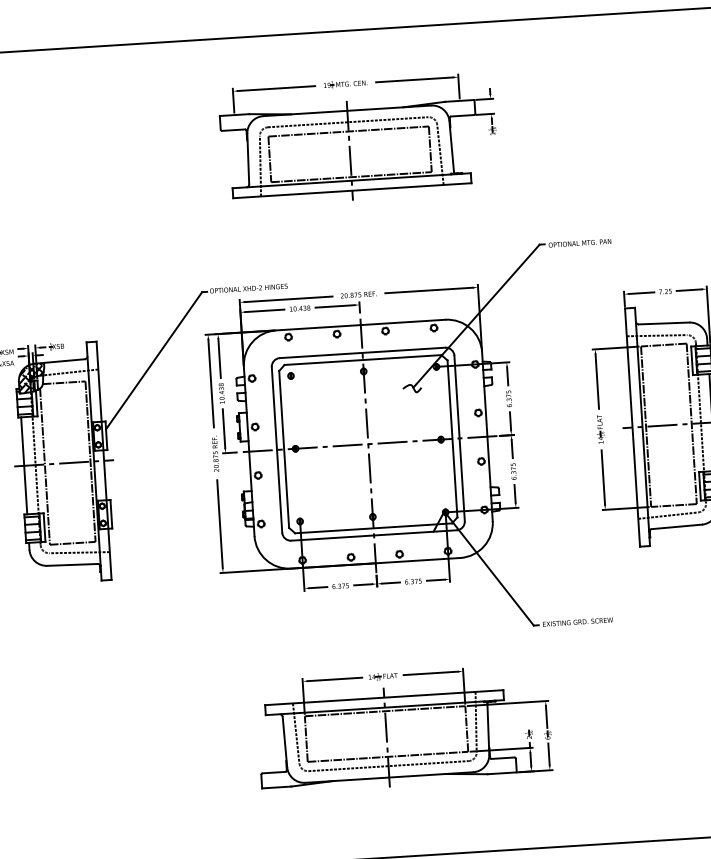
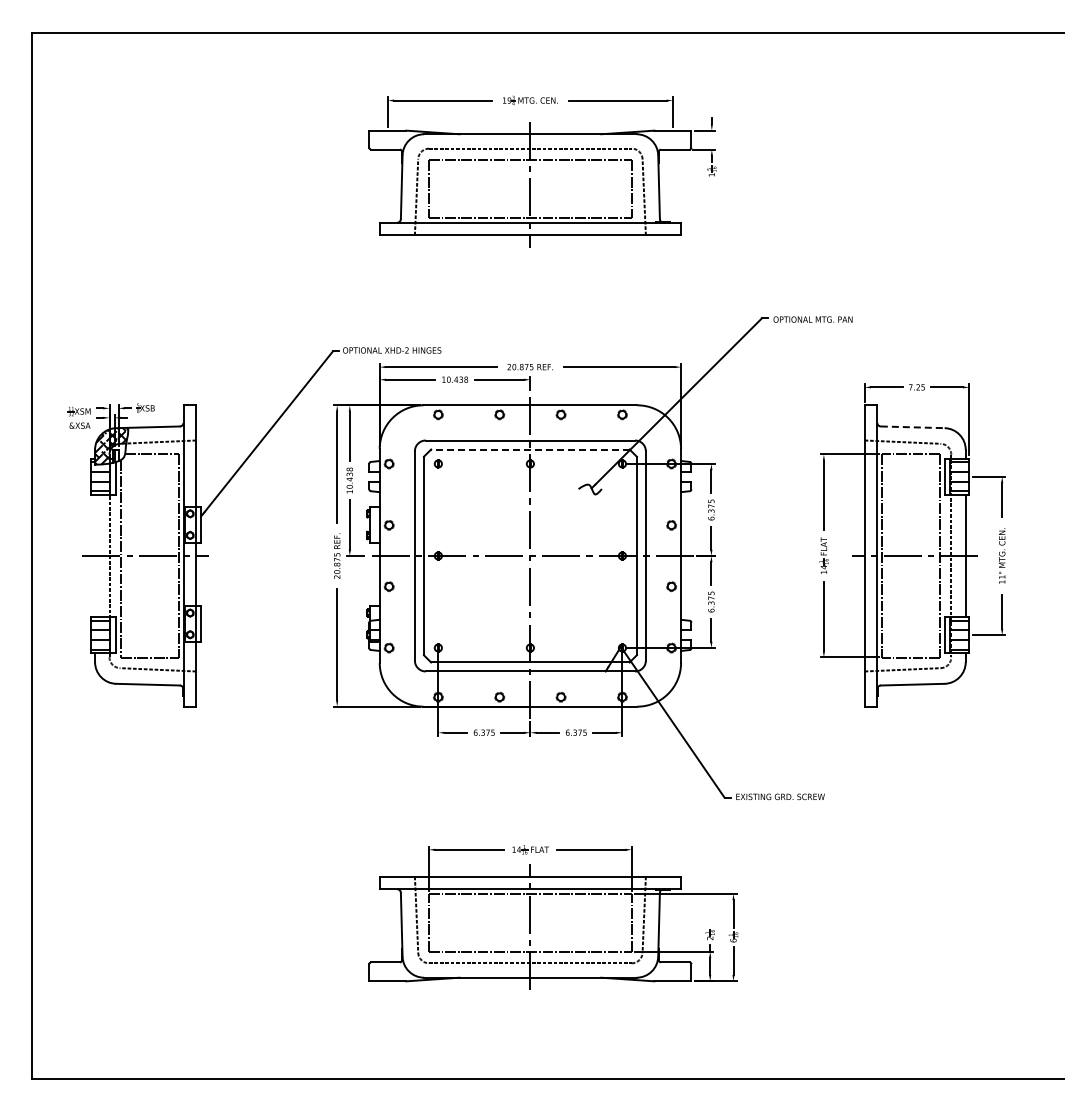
line: (663, 323) -> (912, 427), solid -> dashed
line: (362, 360) -> (529, 449), solid -> dashed
line: (24, 465) -> (95, 555), removed

